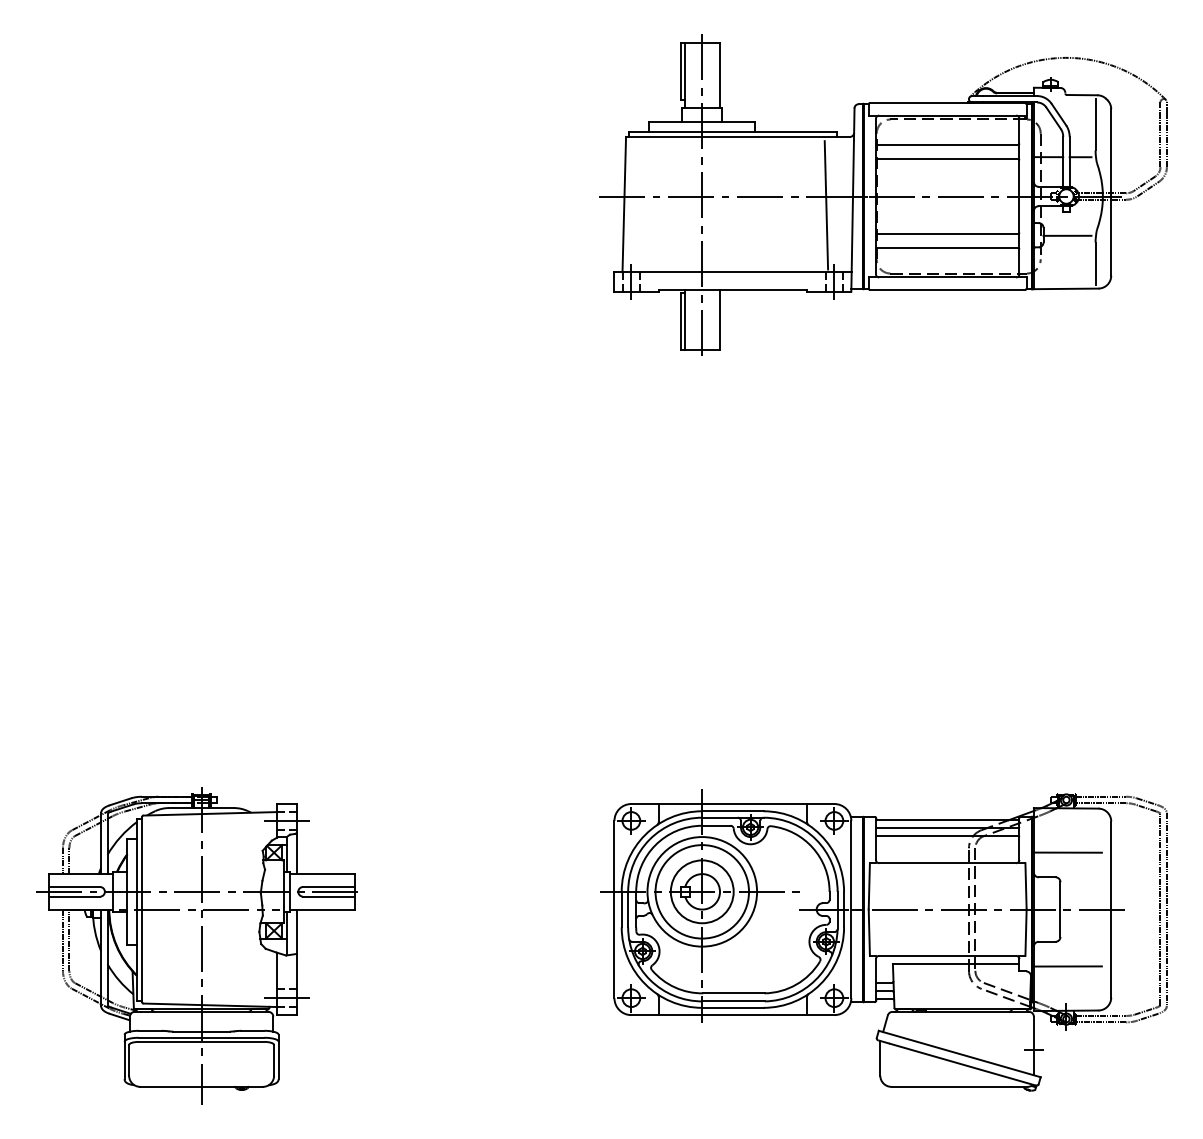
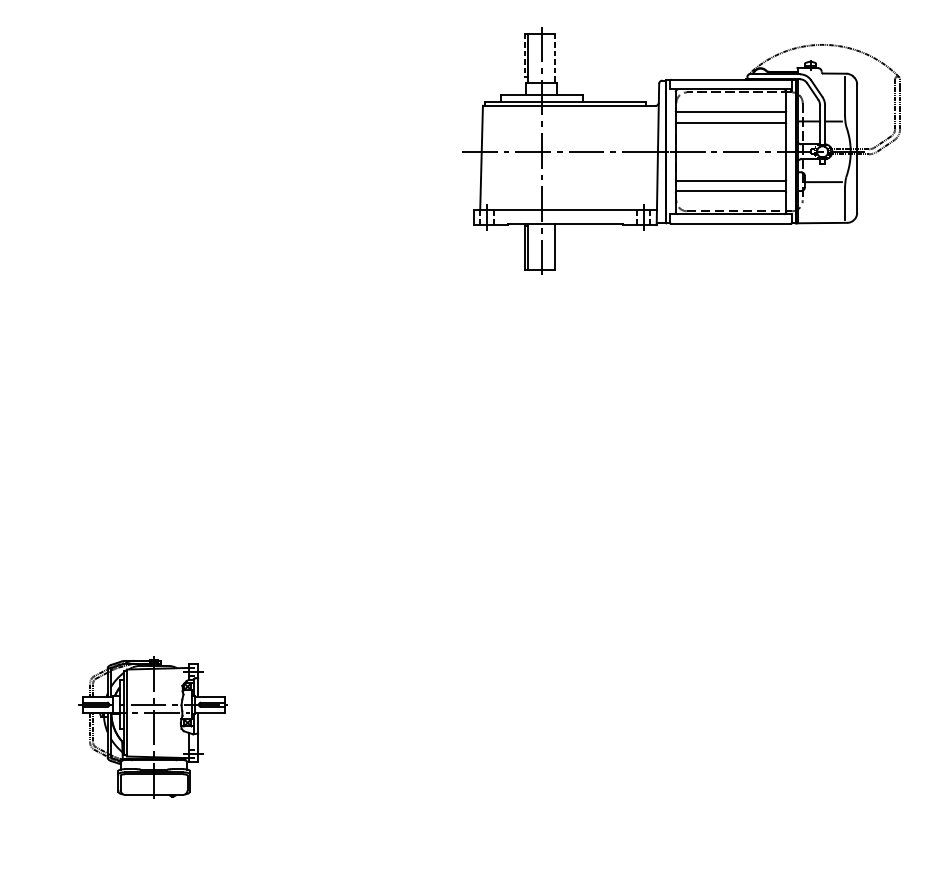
line: (680, 72) -> (524, 56), solid -> dashed
line: (720, 76) -> (555, 59), solid -> dashed
line: (826, 205) -> (637, 158), removed
part: (883, 940) -> (681, 725), removed
part: (196, 945) -> (151, 729), size x0.6

